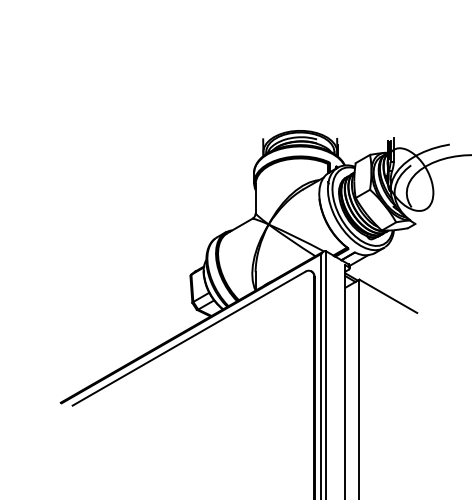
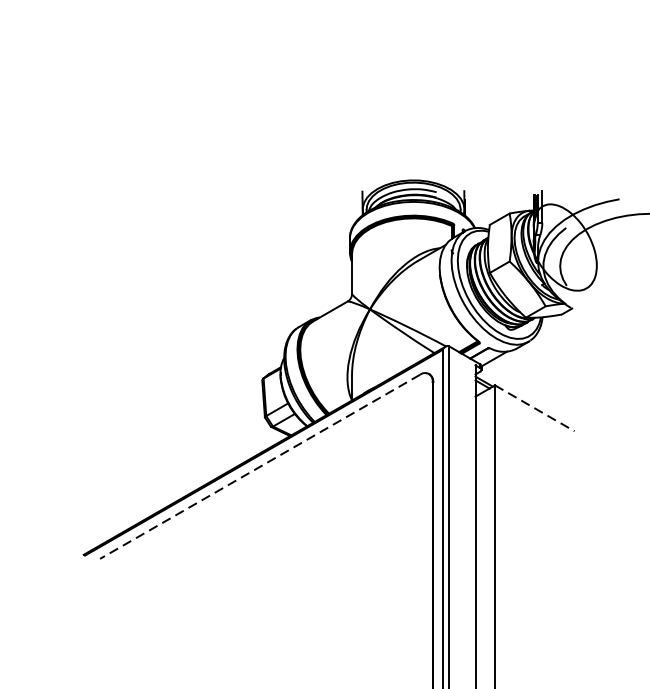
line: (388, 296) -> (535, 408), solid -> dashed
line: (188, 339) -> (259, 467), solid -> dashed

